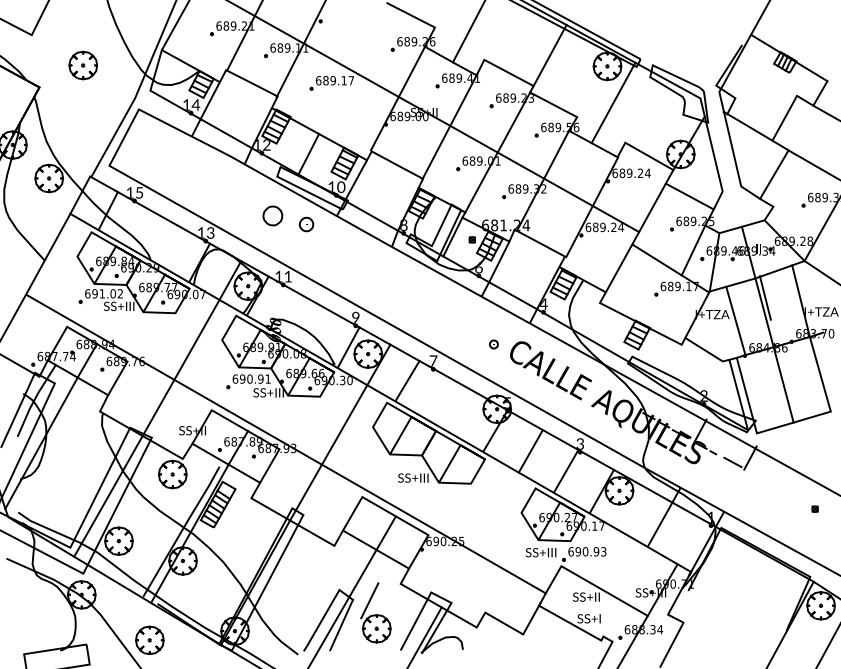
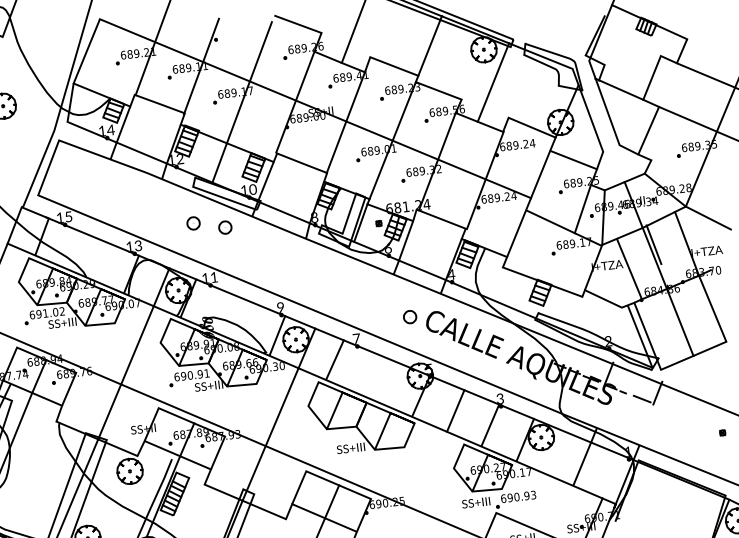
line: (351, 71) -> (249, 82), added
part: (272, 215) -> (193, 223), size x0.71
part: (493, 344) -> (409, 317), size x1.67

